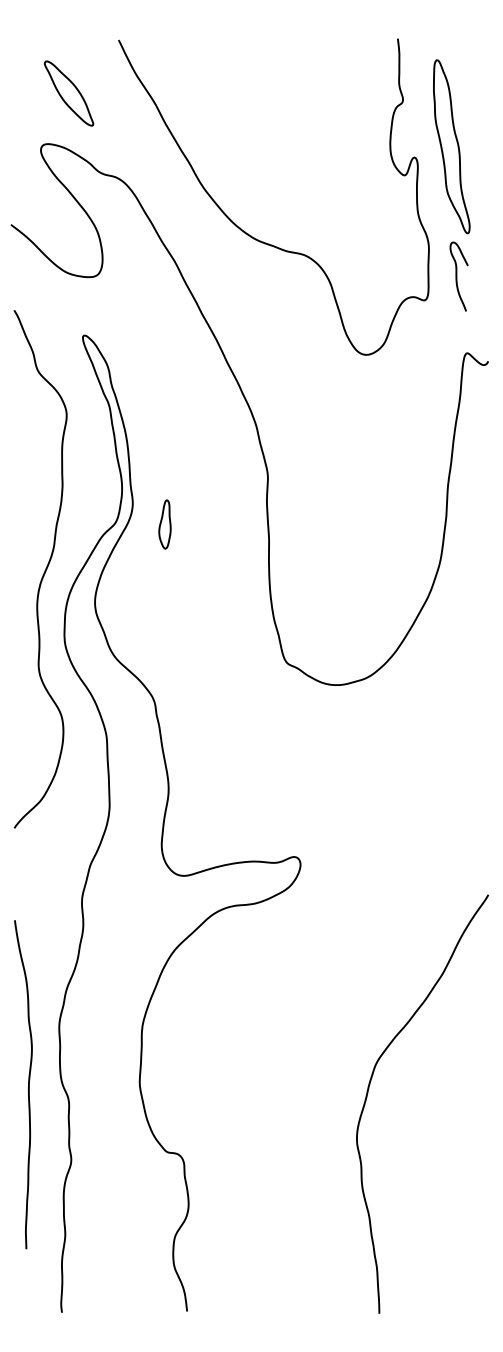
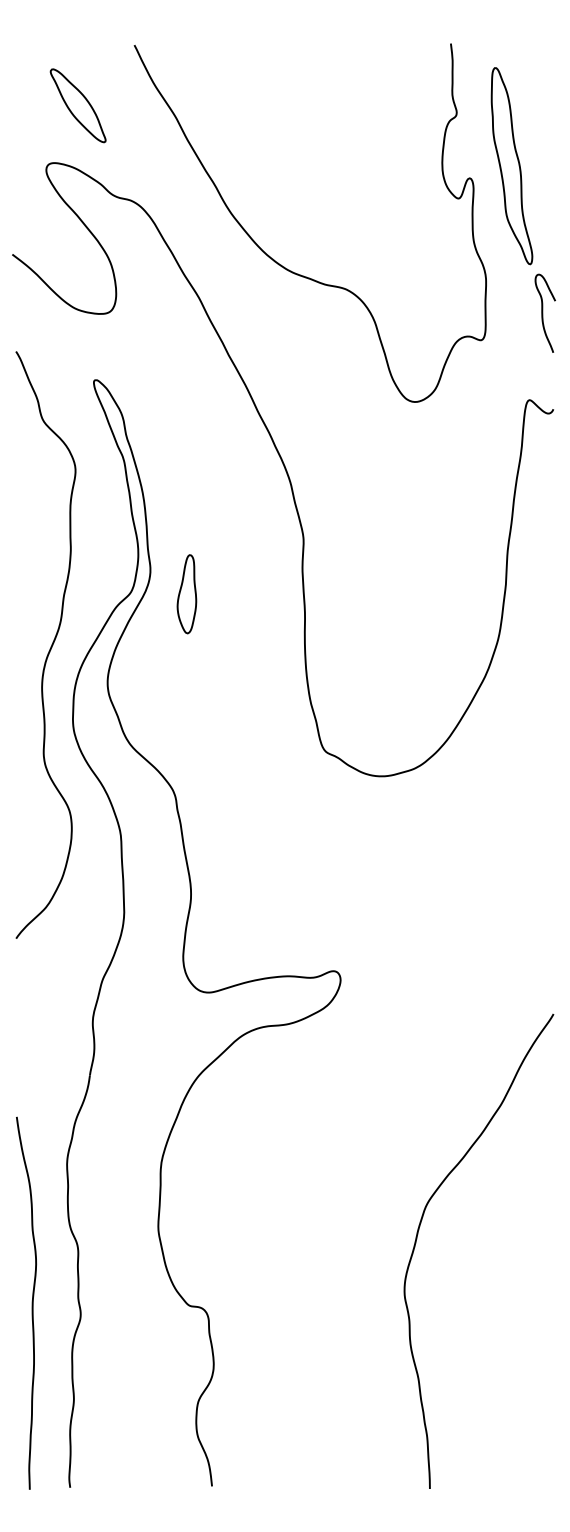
curve: (457, 275) -> (543, 312), moved
part: (164, 524) -> (186, 594), size x1.43
curve: (27, 1084) -> (31, 1302), moved

